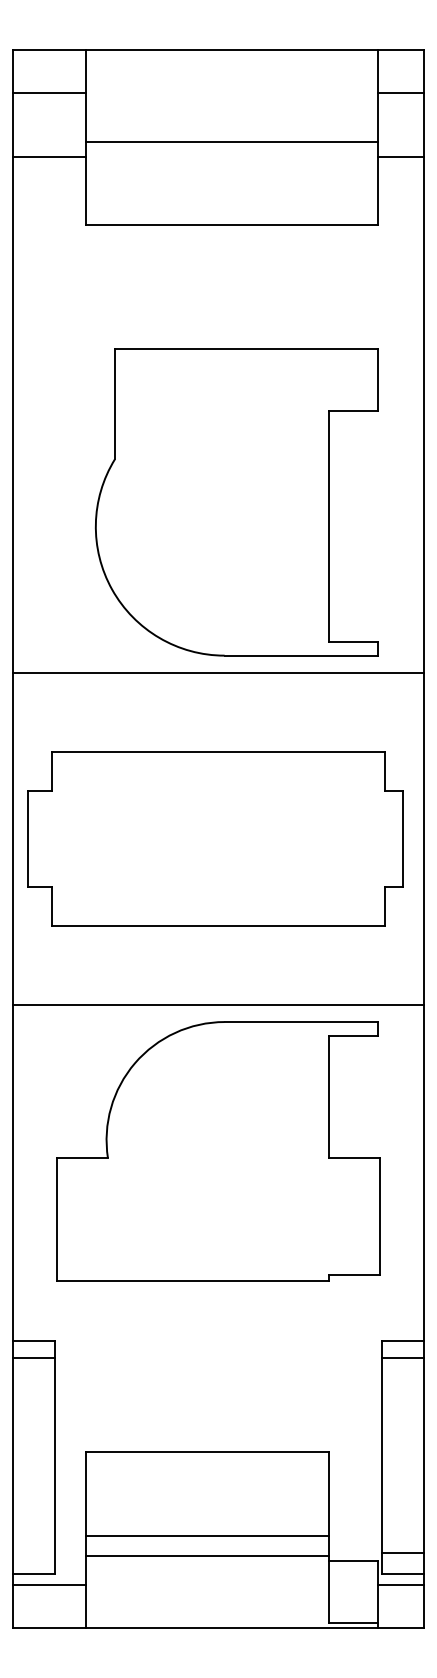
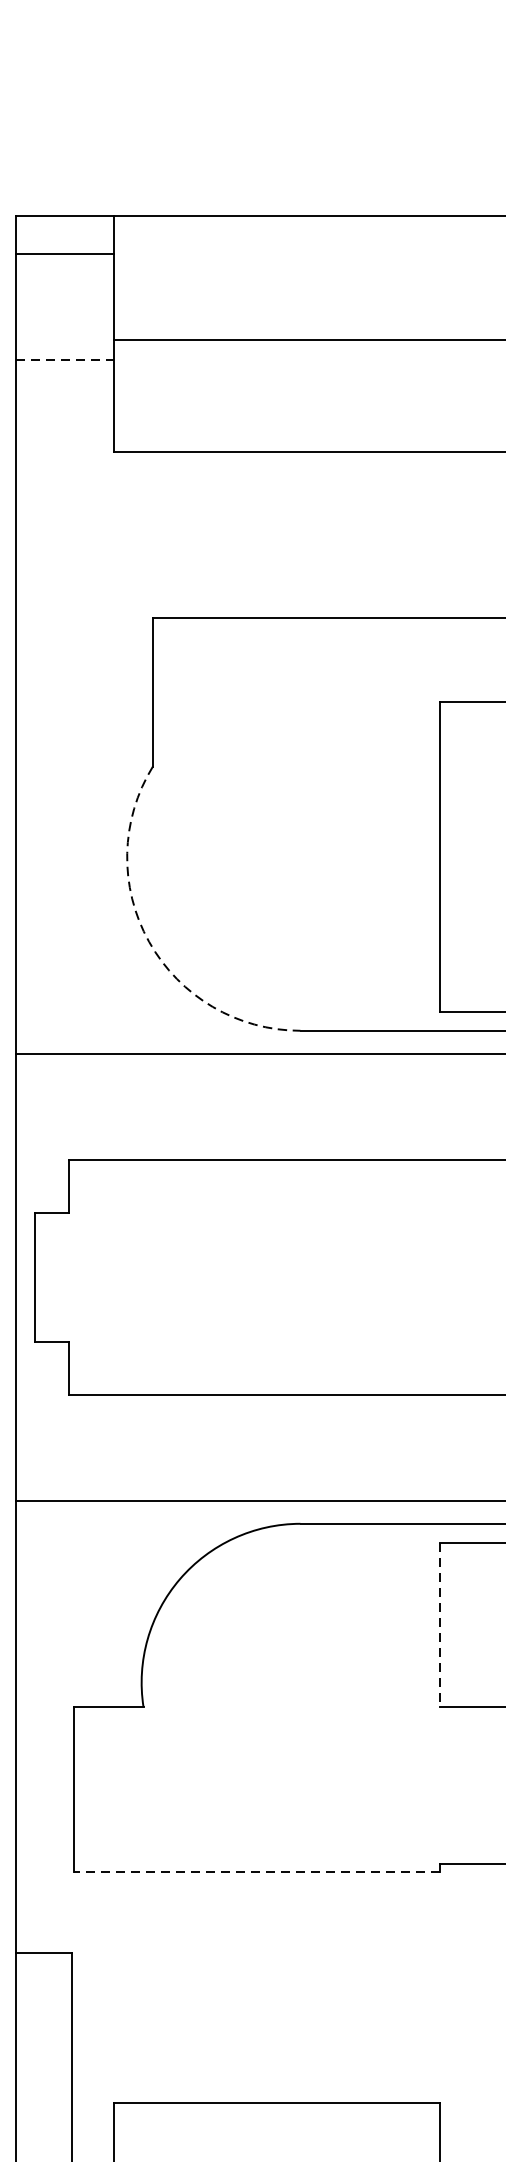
line: (49, 93) -> (64, 254), moved
line: (49, 157) -> (64, 360), solid -> dashed
arc: (112, 589) -> (149, 941), solid -> dashed
line: (328, 1097) -> (440, 1625), solid -> dashed
line: (192, 1281) -> (257, 1872), solid -> dashed
line: (33, 1357) -> (43, 1975), removed

